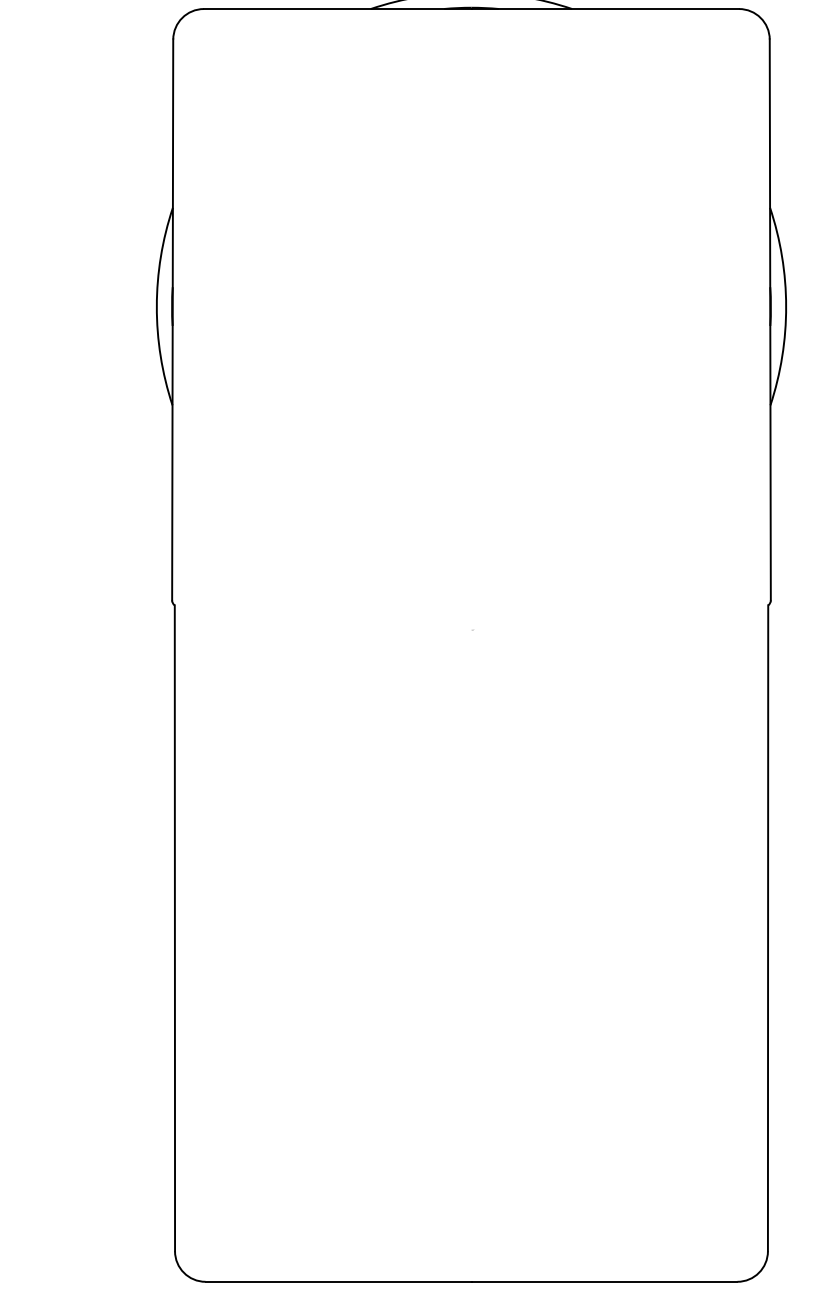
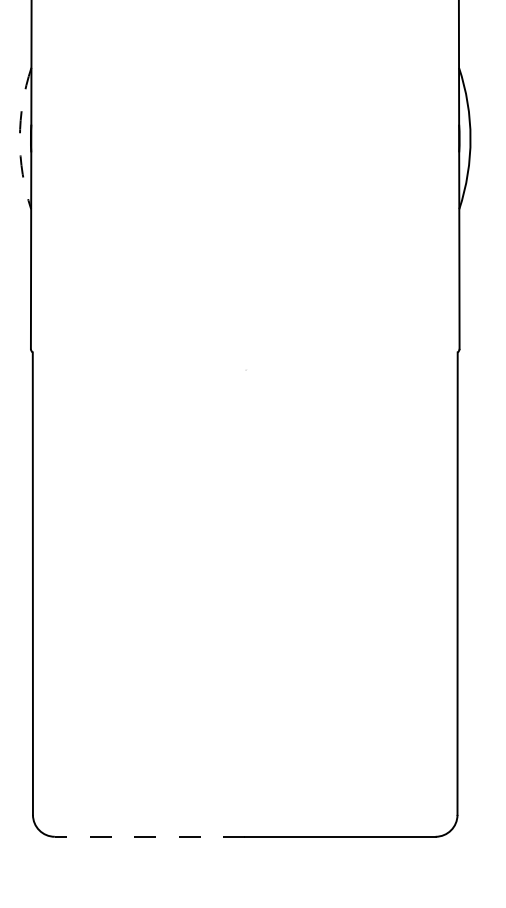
arc: (156, 306) -> (19, 138), solid -> dashed
line: (338, 1281) -> (150, 836), solid -> dashed

